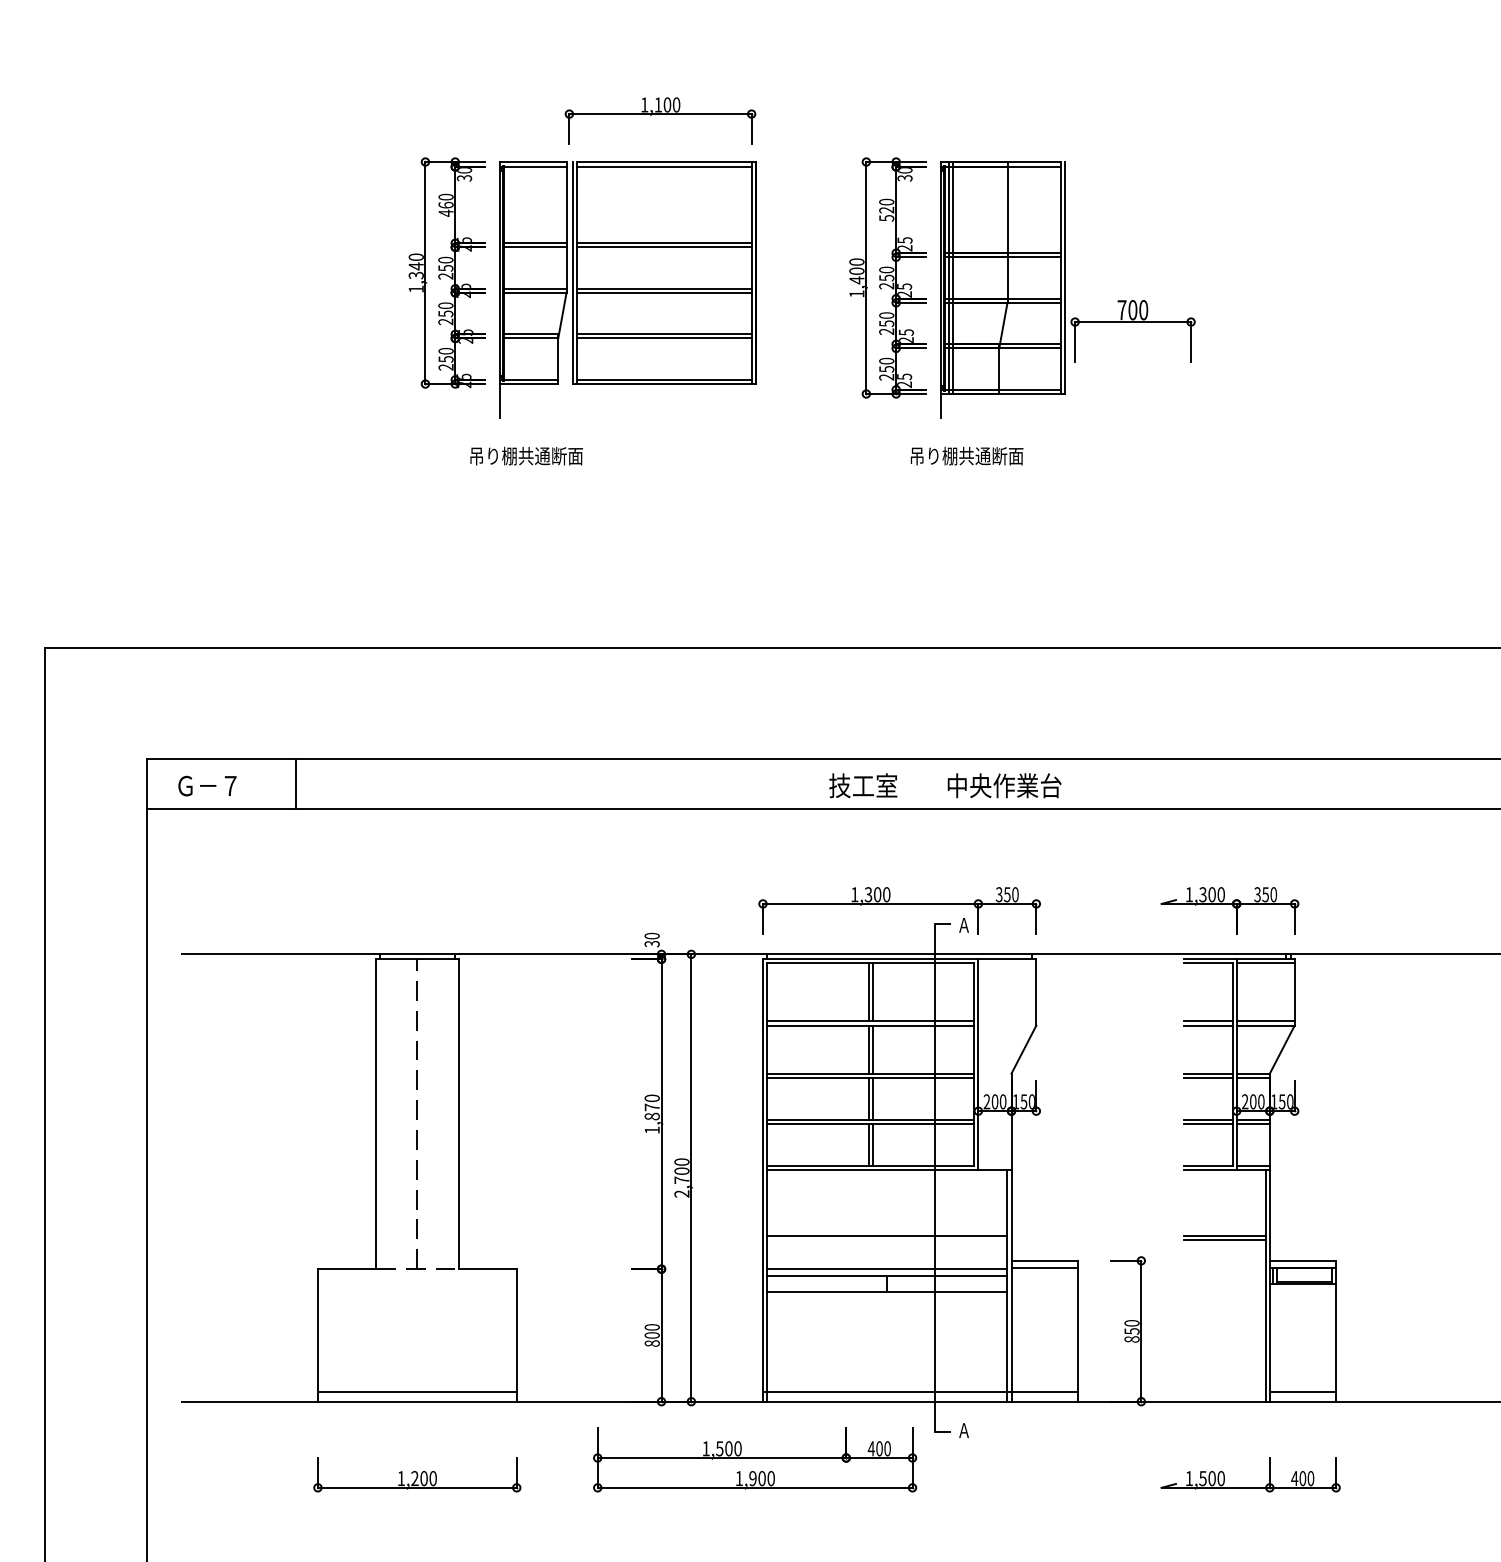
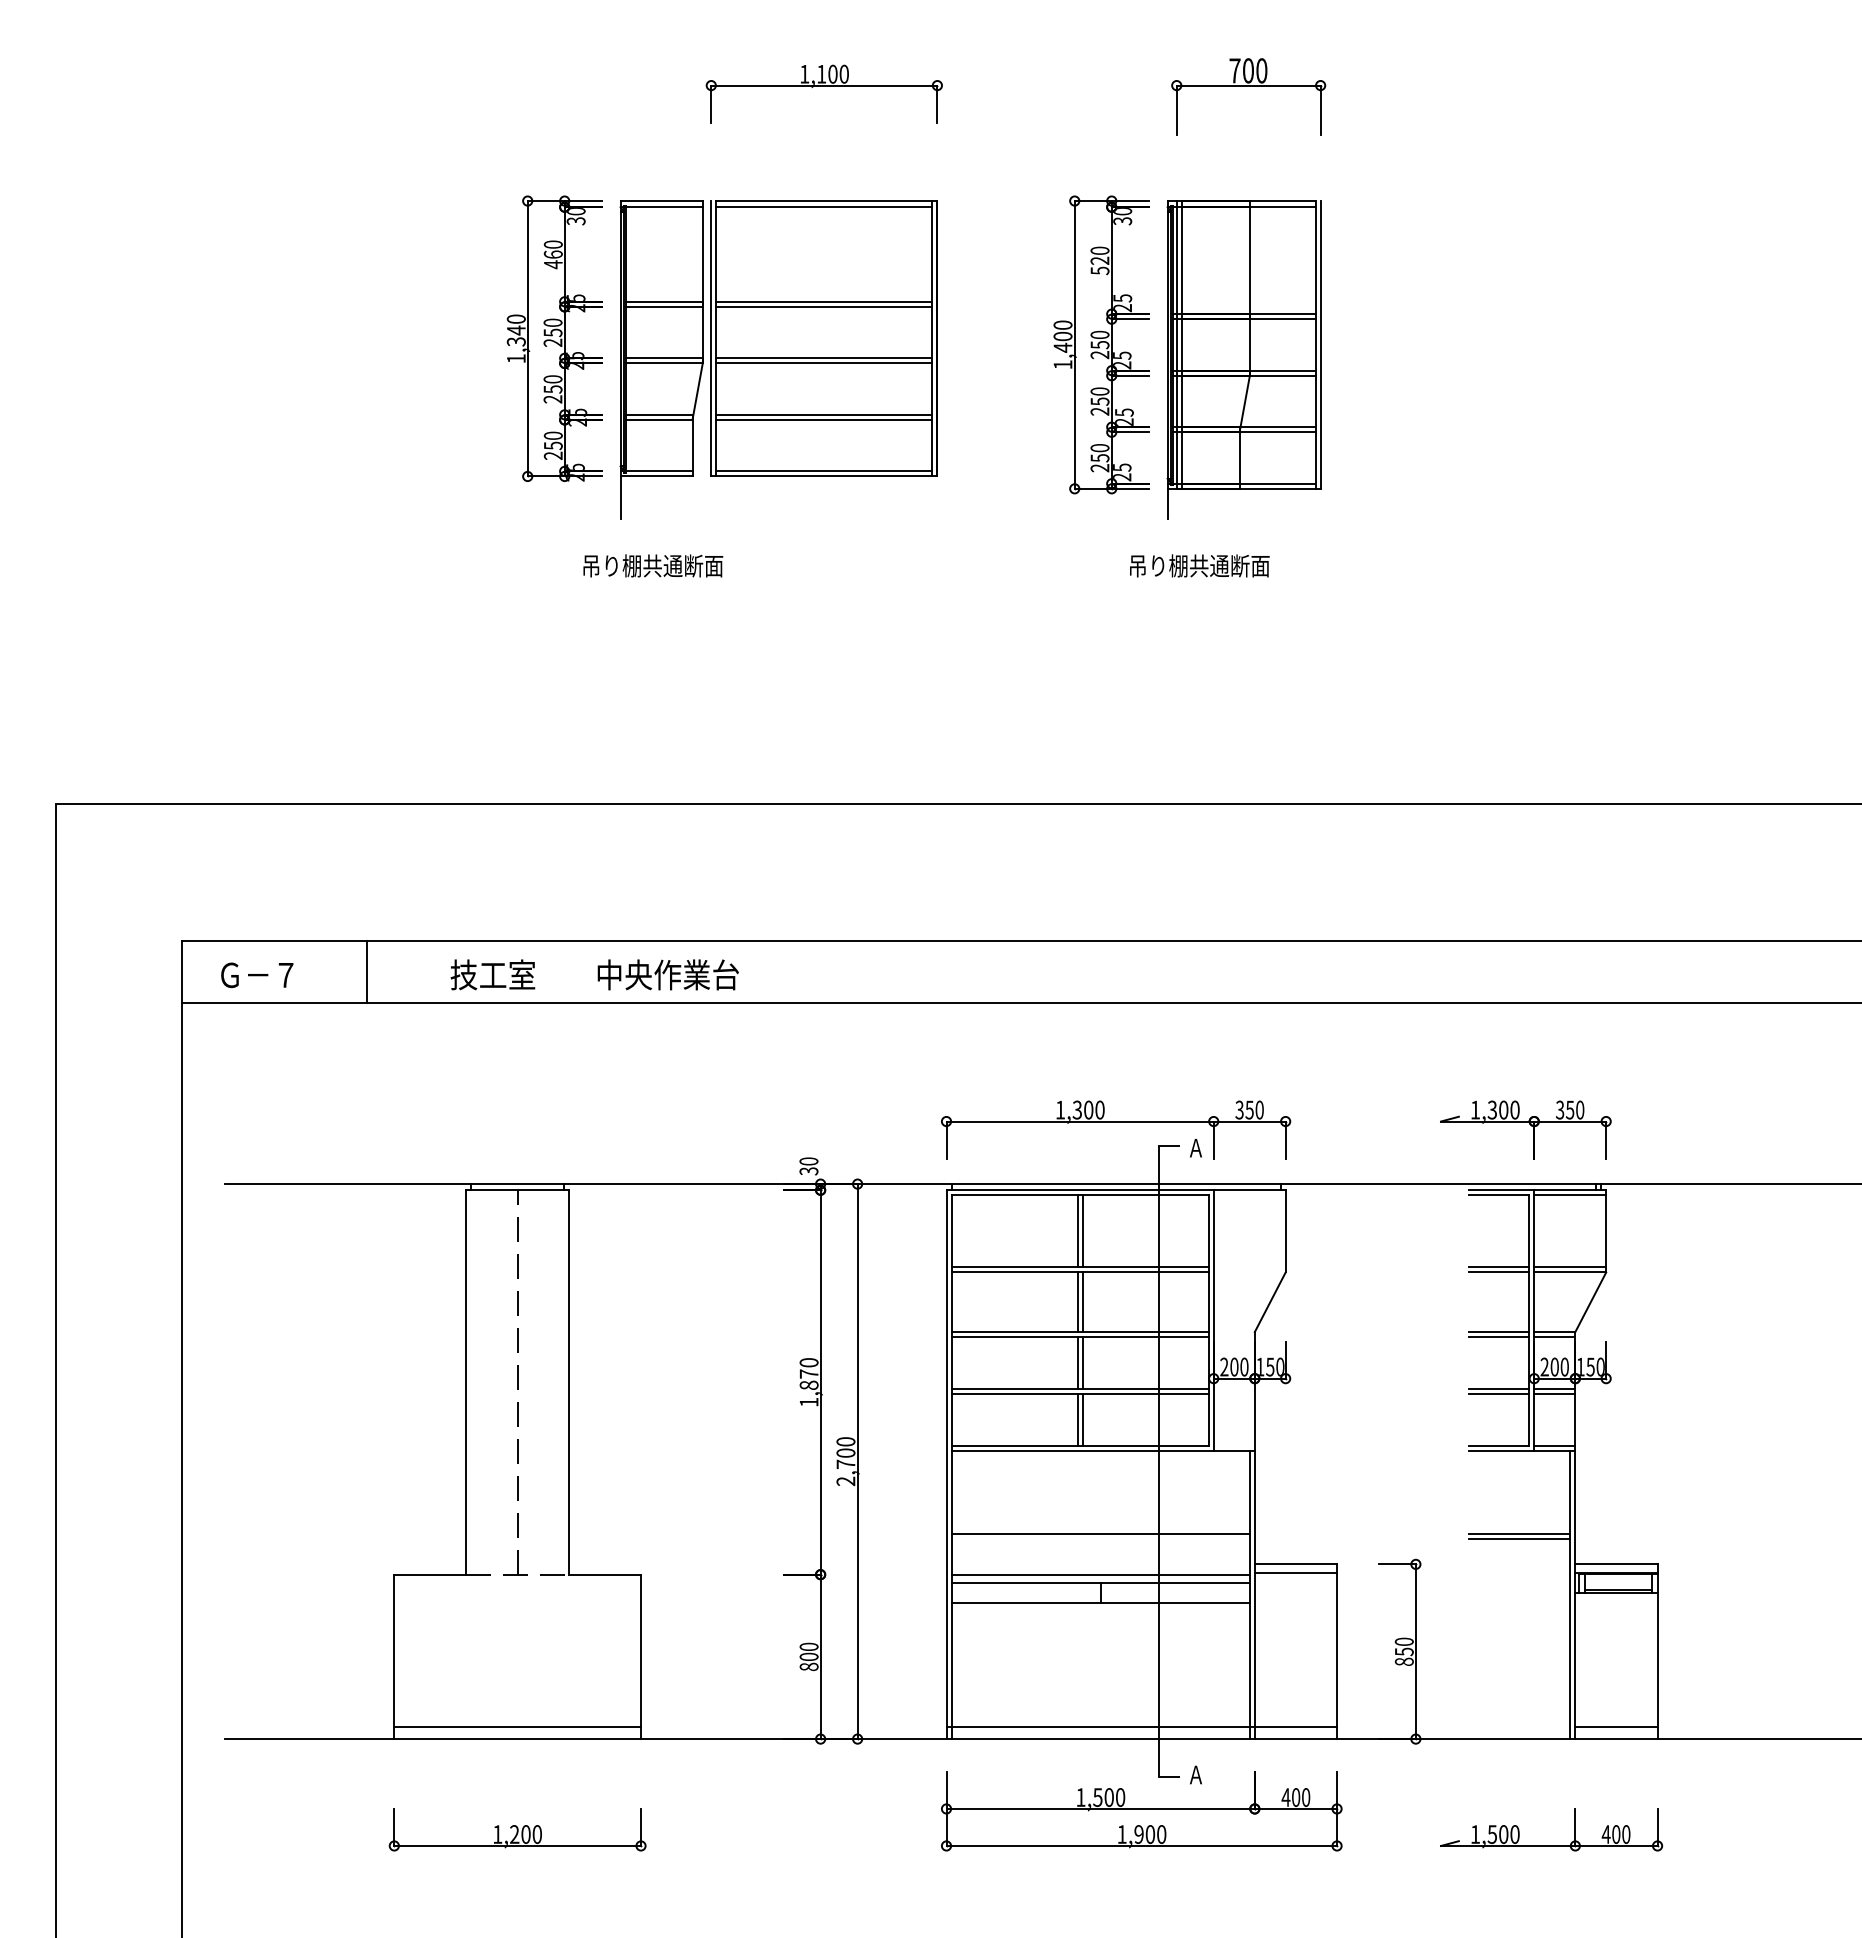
part: (659, 114) -> (823, 86), moved
part: (1132, 322) -> (1248, 86), moved
text: (945, 785) -> (594, 974), moved
part: (754, 1460) -> (1141, 1811), moved

